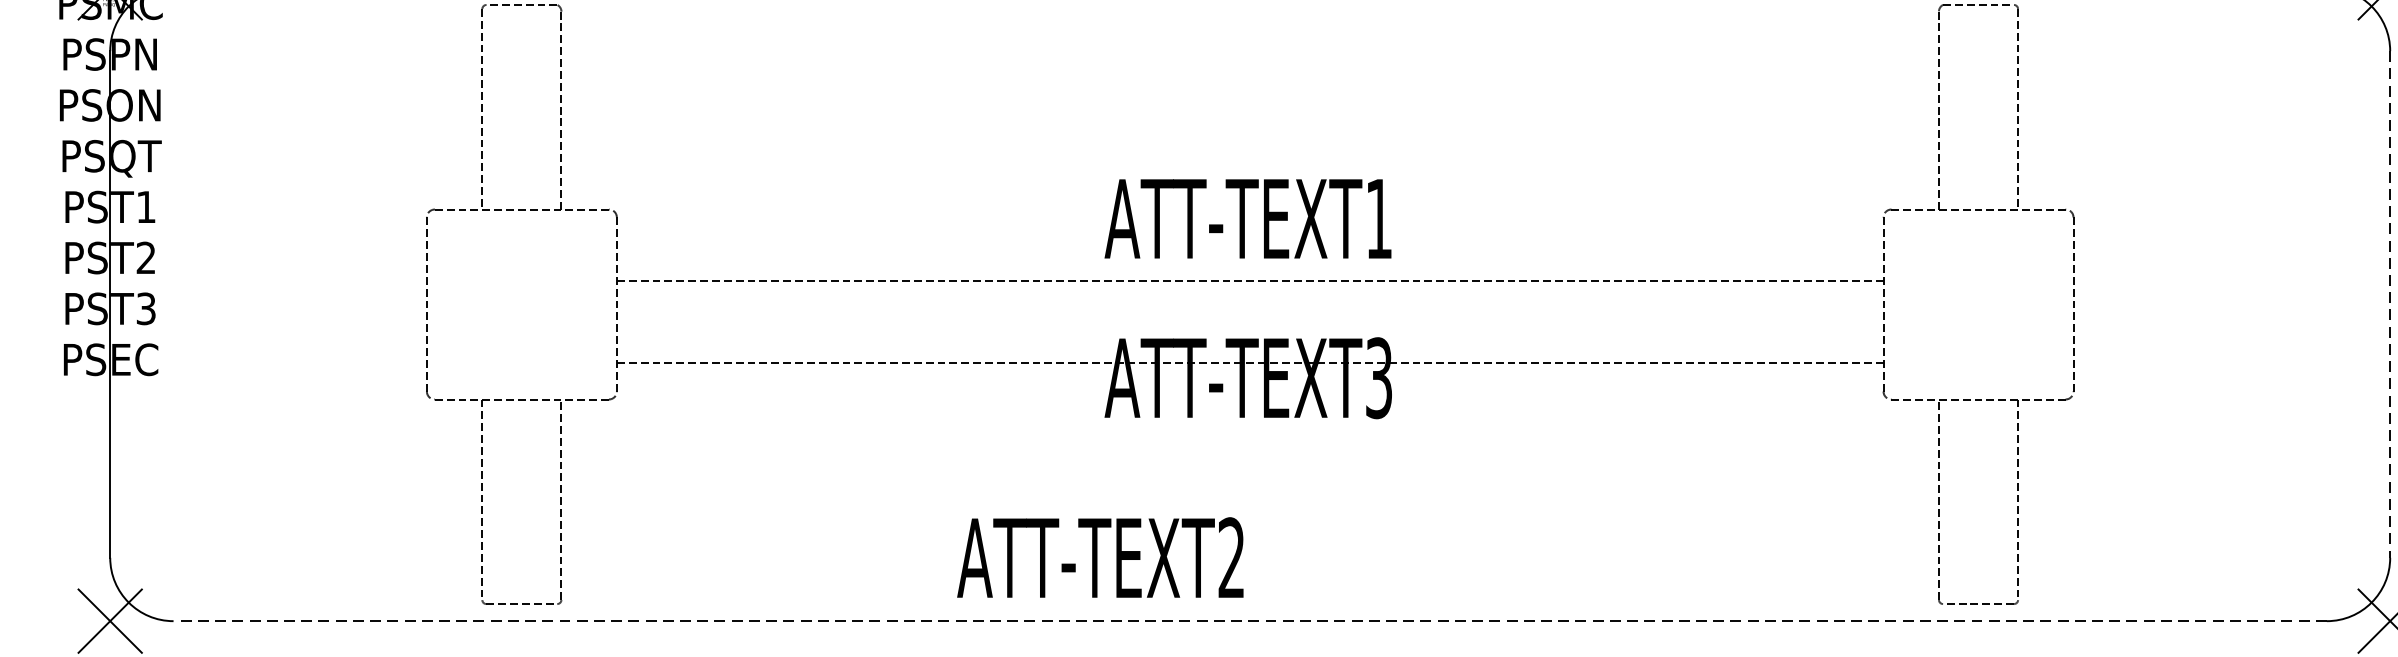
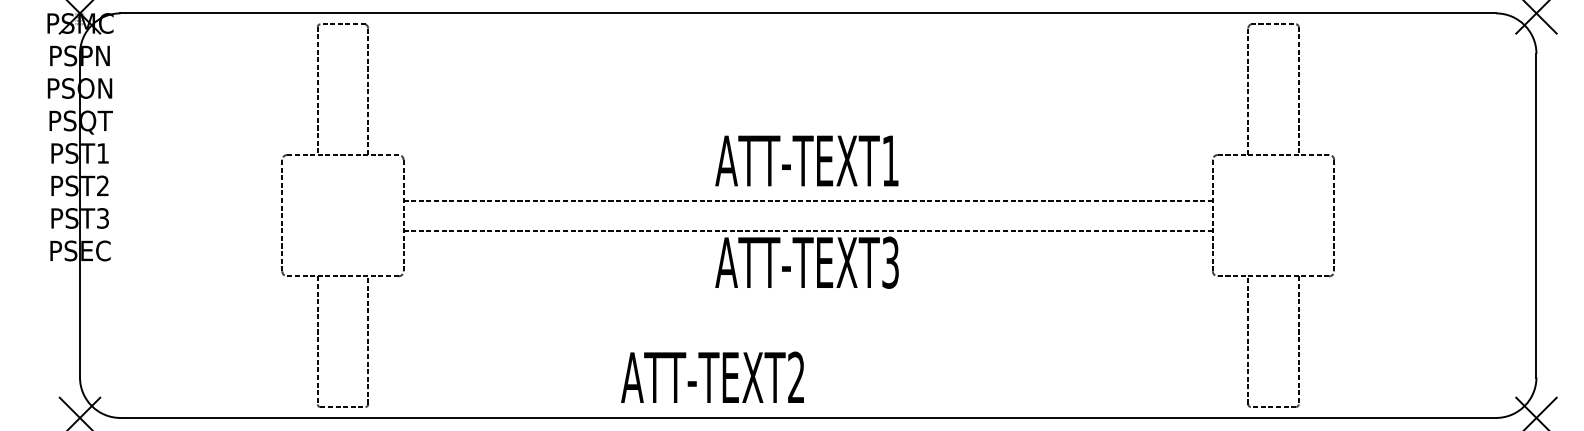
line: (2390, 304) -> (1536, 215), dashed -> solid
line: (1249, 362) -> (807, 230), moved
line: (1250, 620) -> (808, 417), dashed -> solid

